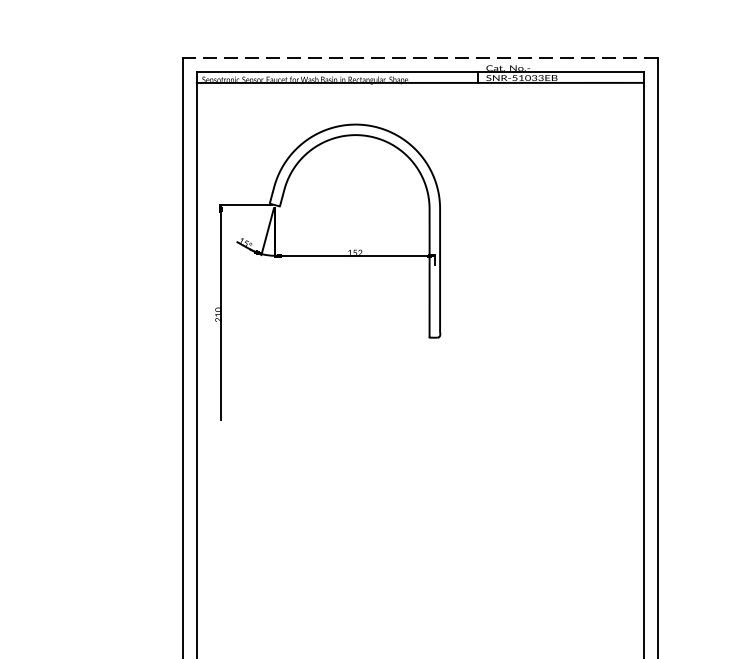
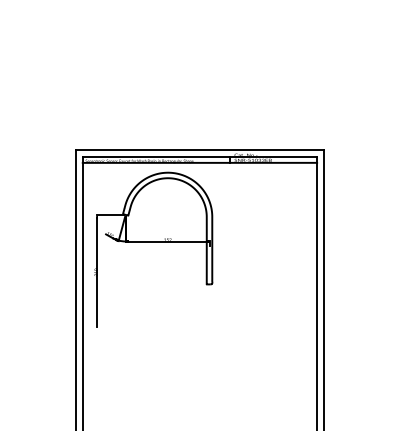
line: (419, 57) -> (199, 149), dashed -> solid
part: (327, 257) -> (153, 242), moved

